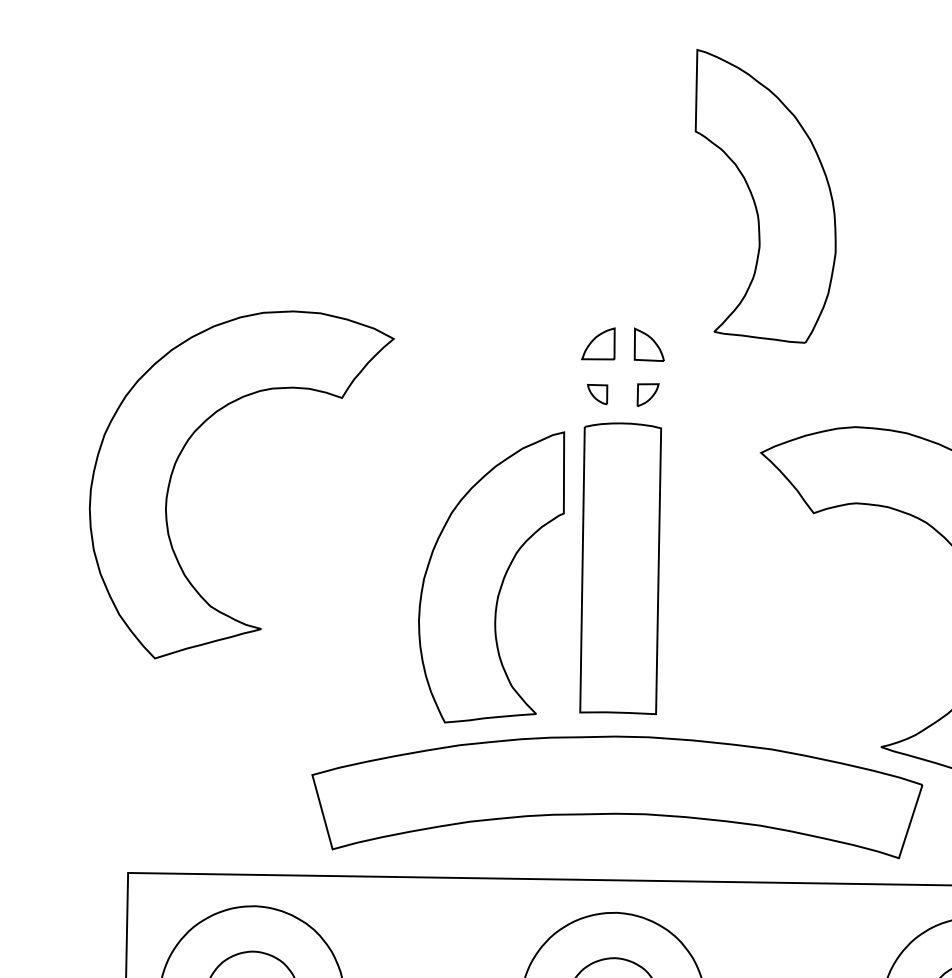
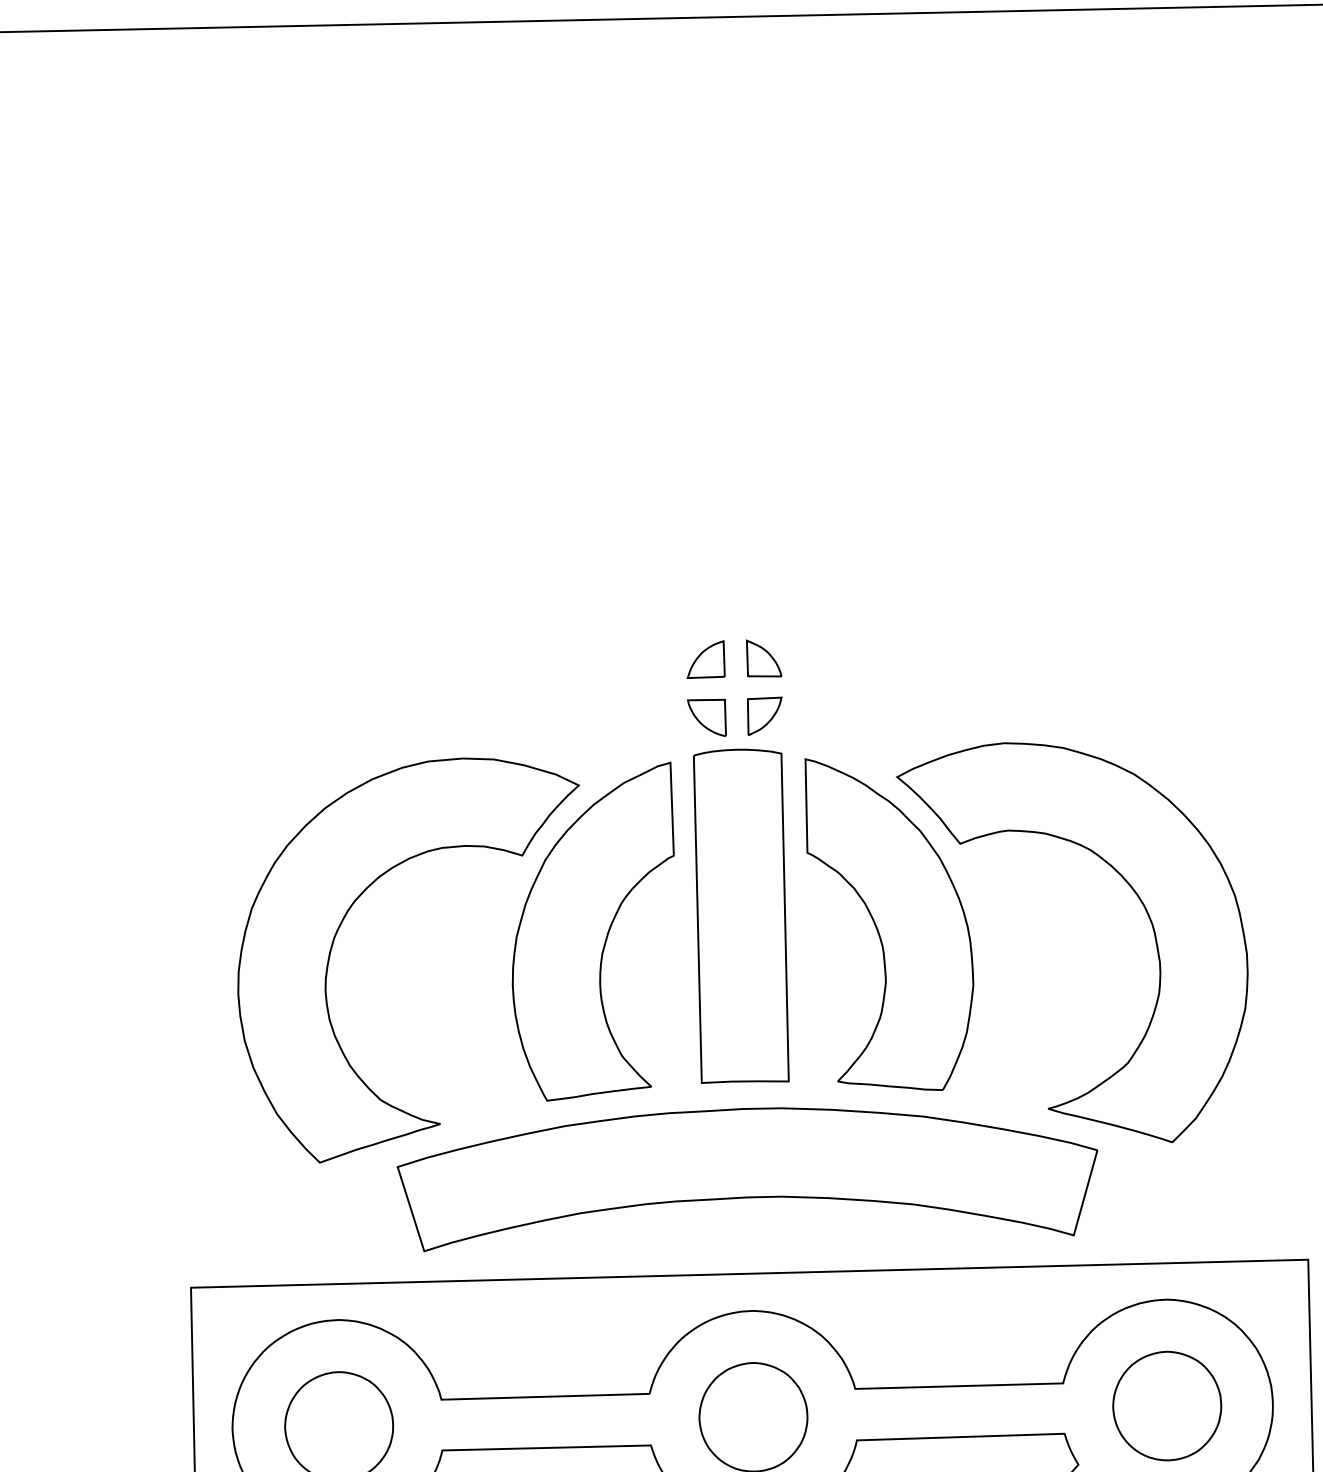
part: (764, 196) -> (889, 924), moved
part: (597, 394) -> (706, 717), size x1.67
part: (647, 394) -> (764, 715), size x1.43
part: (181, 454) -> (340, 927), moved

